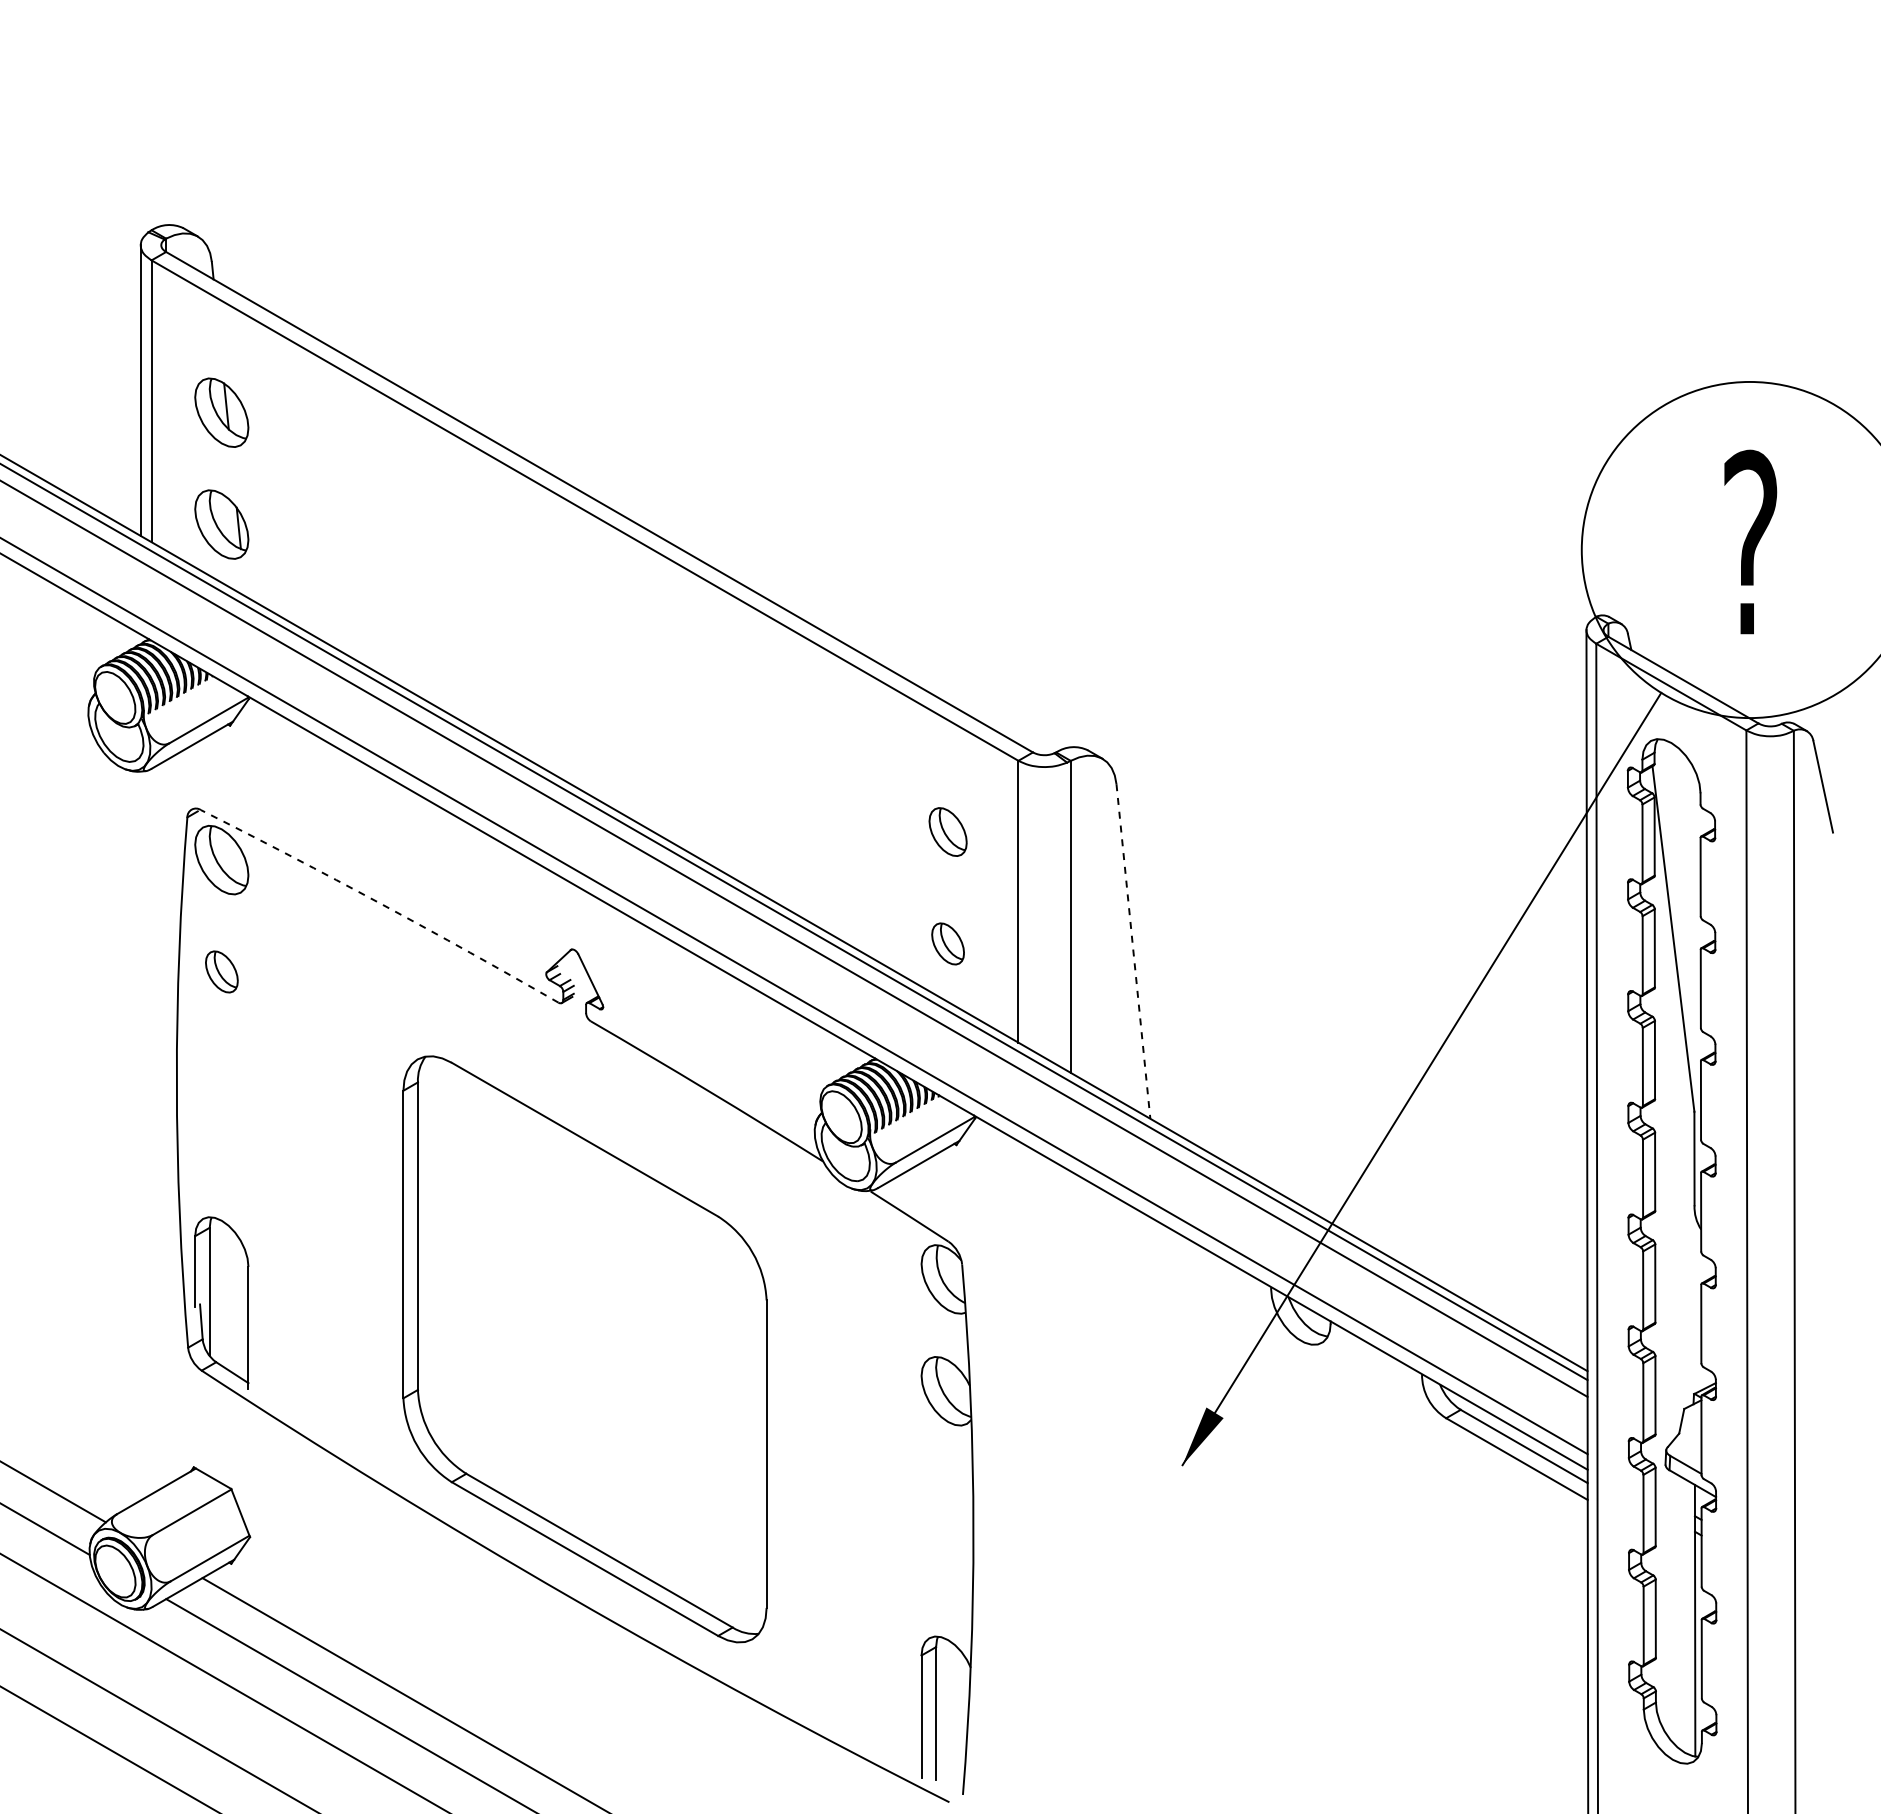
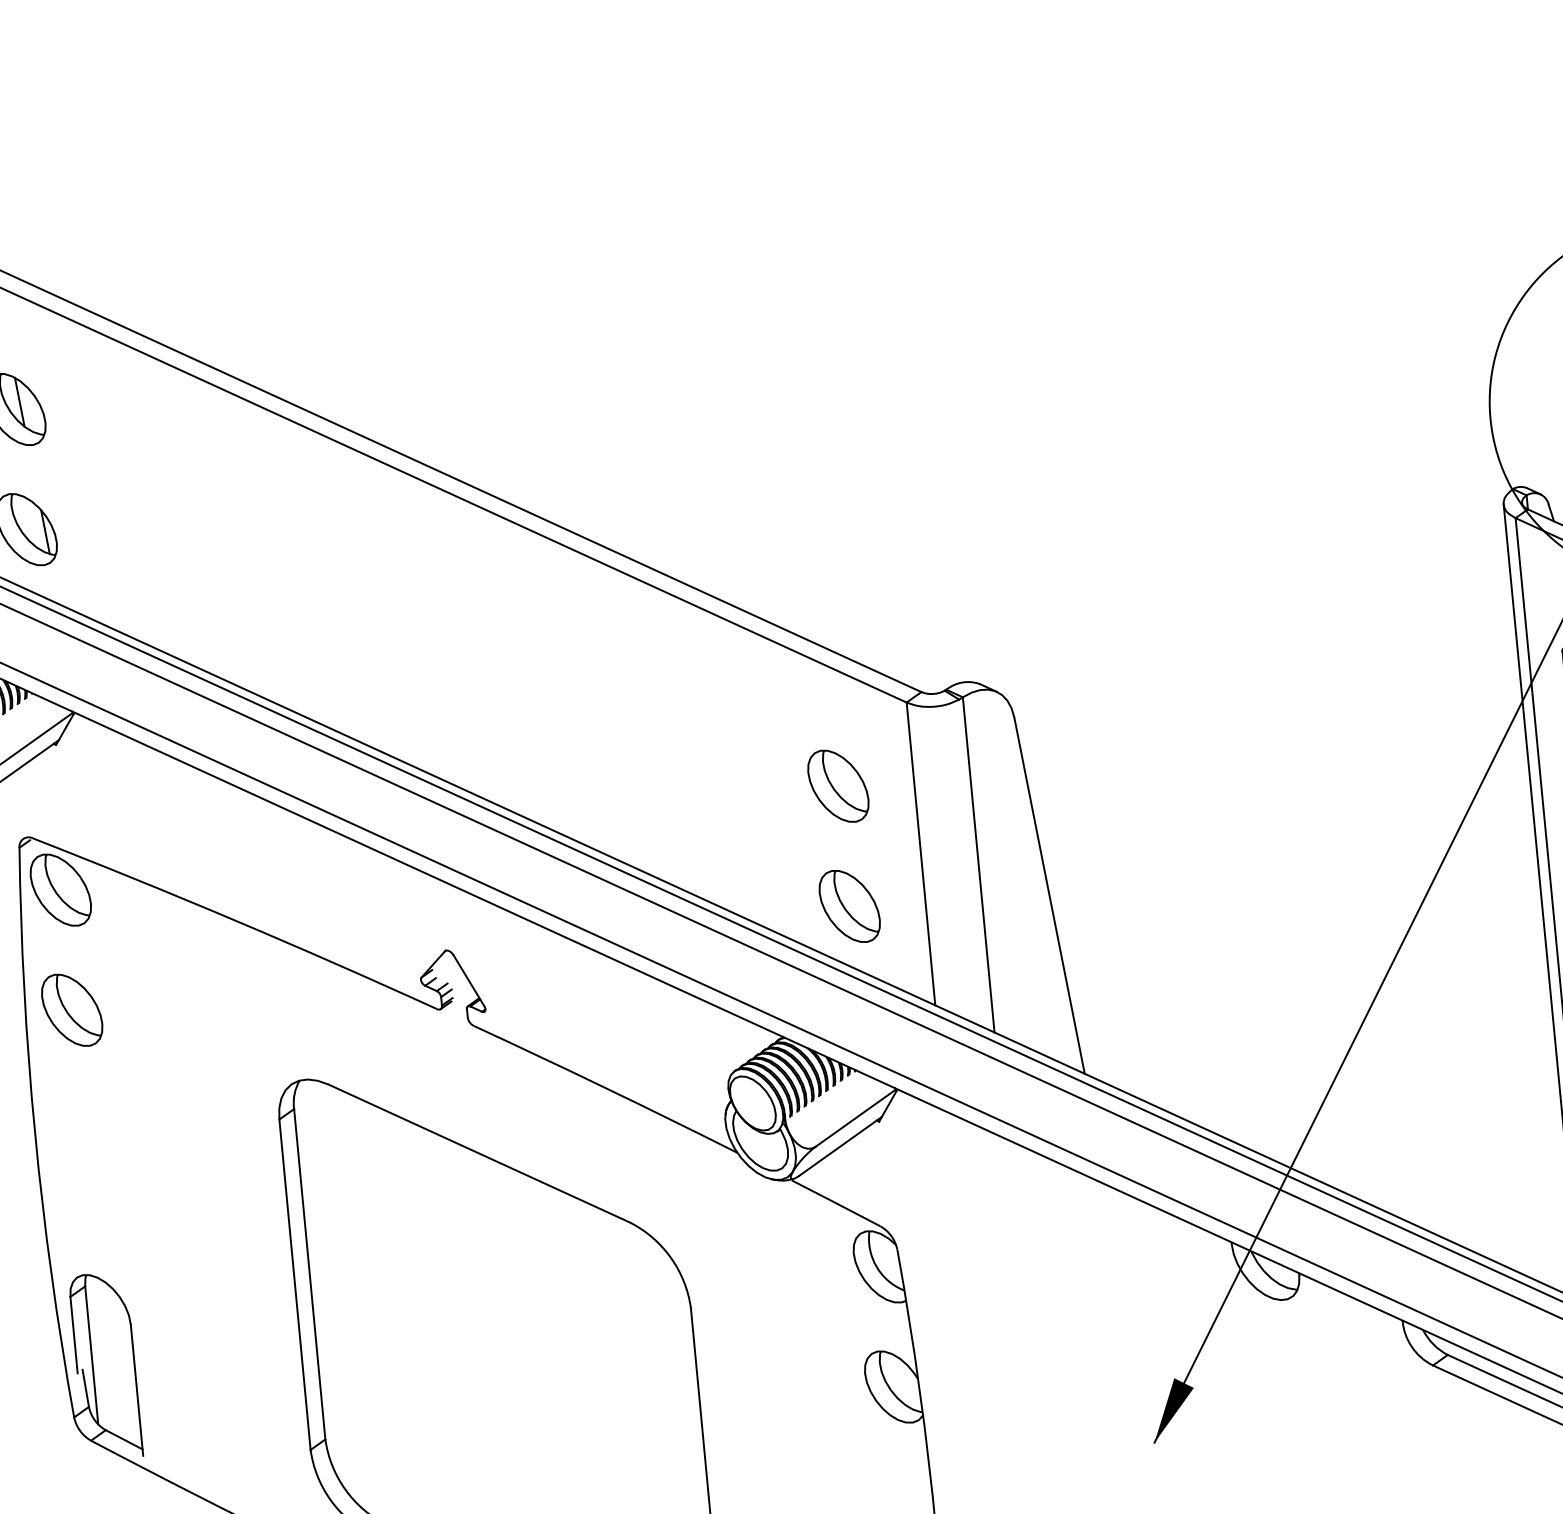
part: (947, 831) -> (837, 785), size x1.43
arc: (381, 903) -> (236, 920), dashed -> solid
part: (947, 943) -> (848, 906), size x1.67
line: (1133, 951) -> (1049, 895), dashed -> solid
part: (221, 971) -> (71, 1009), size x1.67

